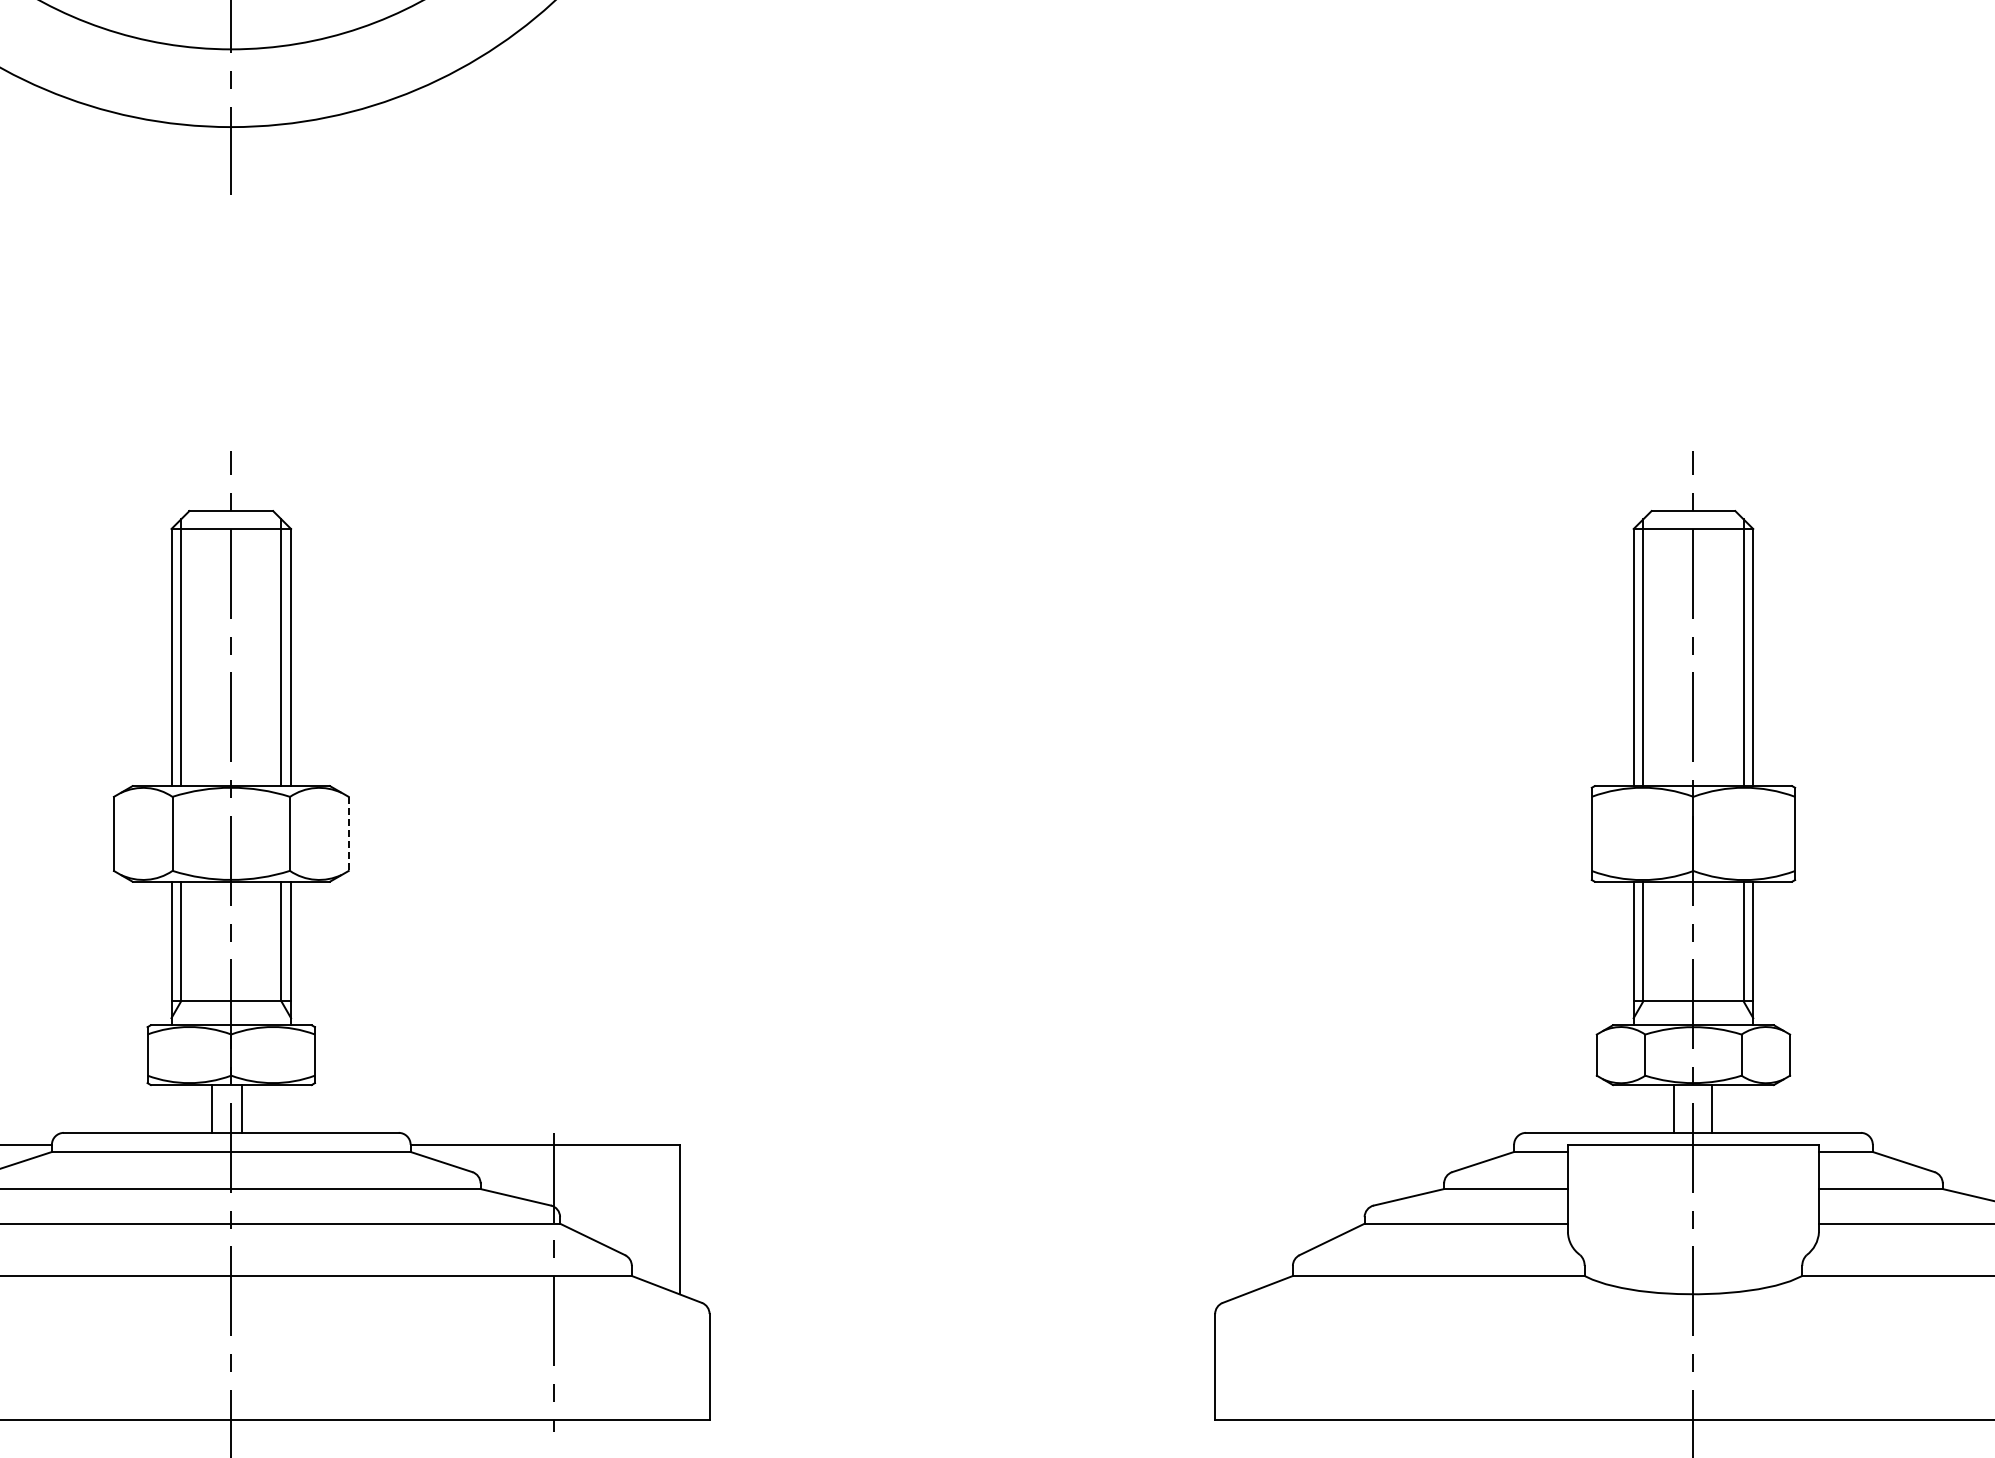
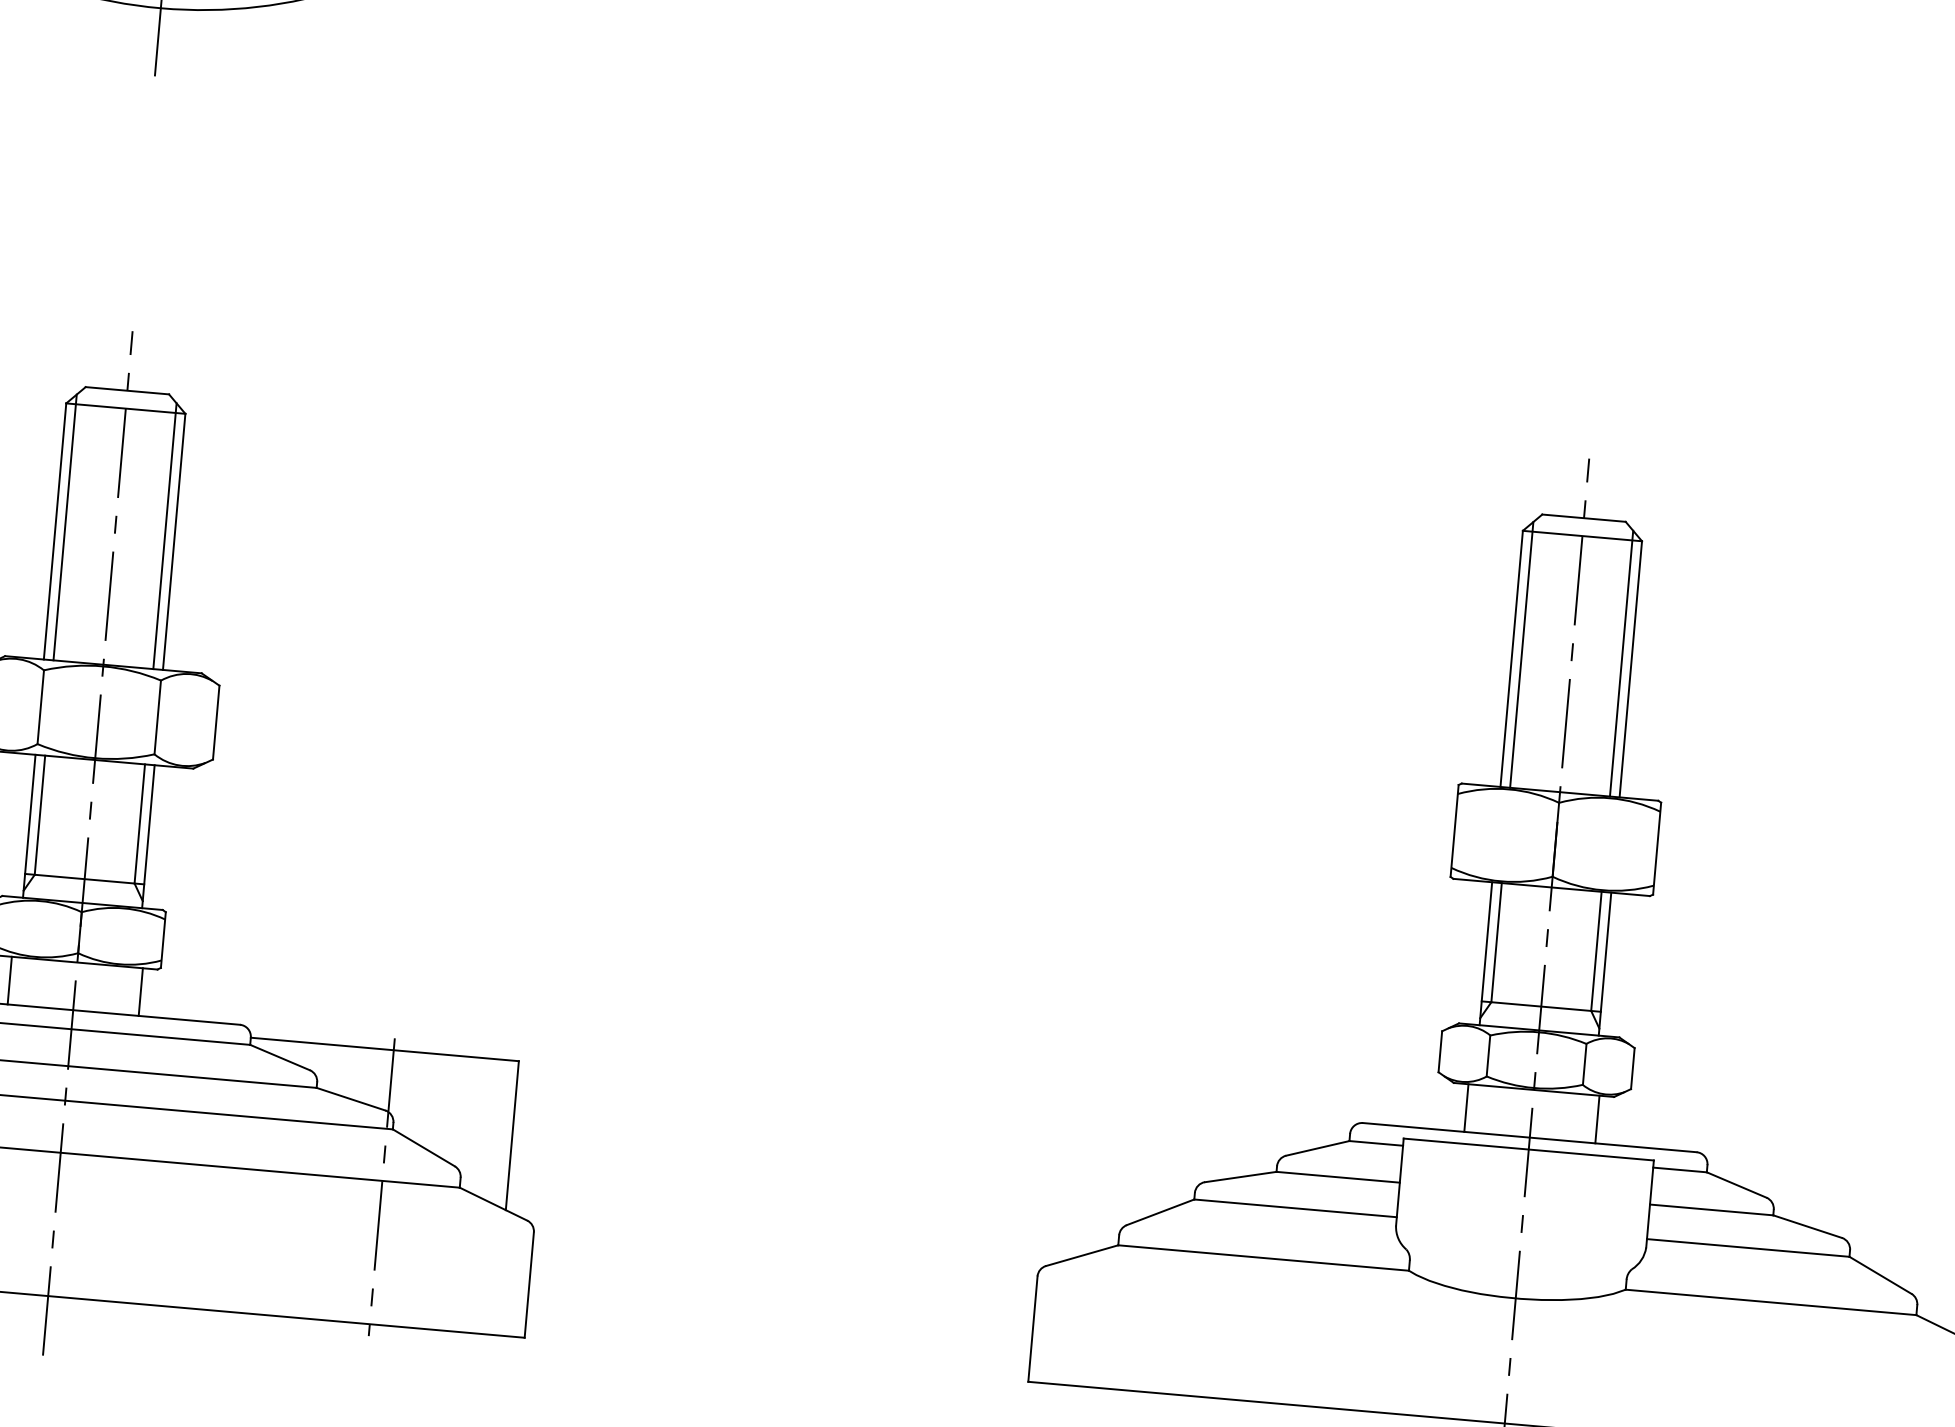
line: (348, 834) -> (215, 723), dashed -> solid
line: (211, 1108) -> (9, 980), moved
line: (242, 1108) -> (141, 991), moved
line: (1673, 1108) -> (1466, 1107), moved
line: (1712, 1108) -> (1597, 1119), moved

